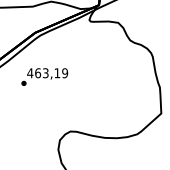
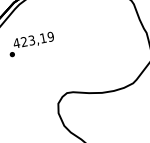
text: (38, 73) -> (24, 42), 463,19 -> 423,19

